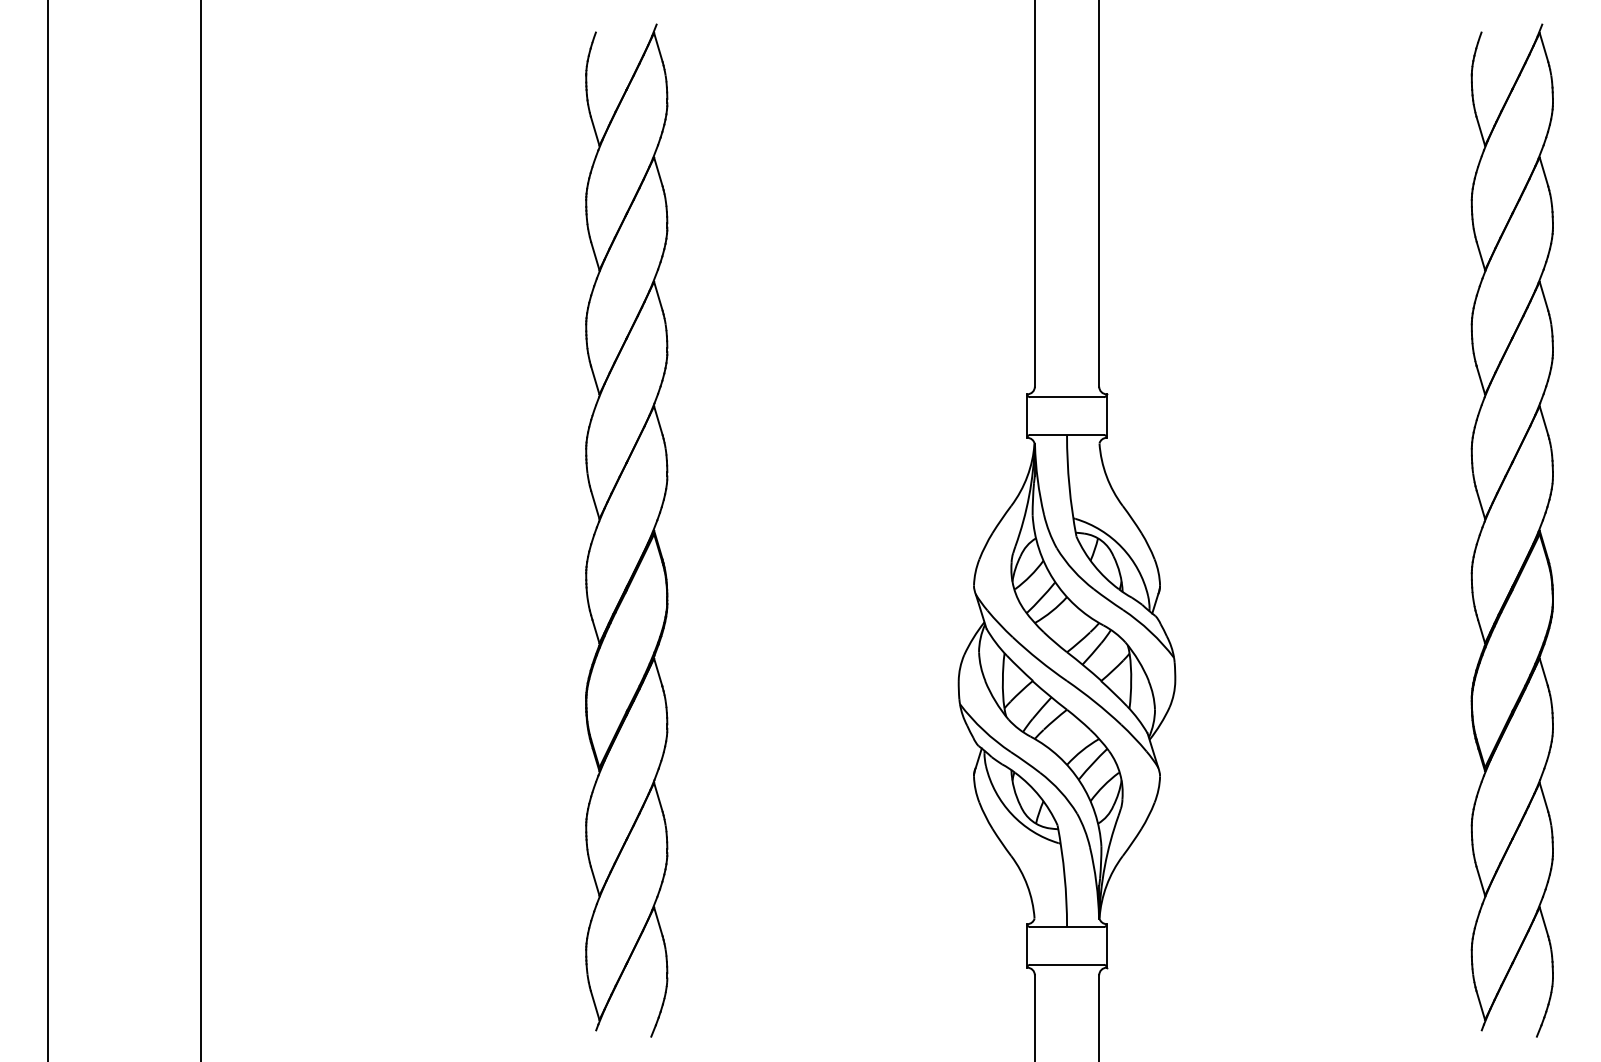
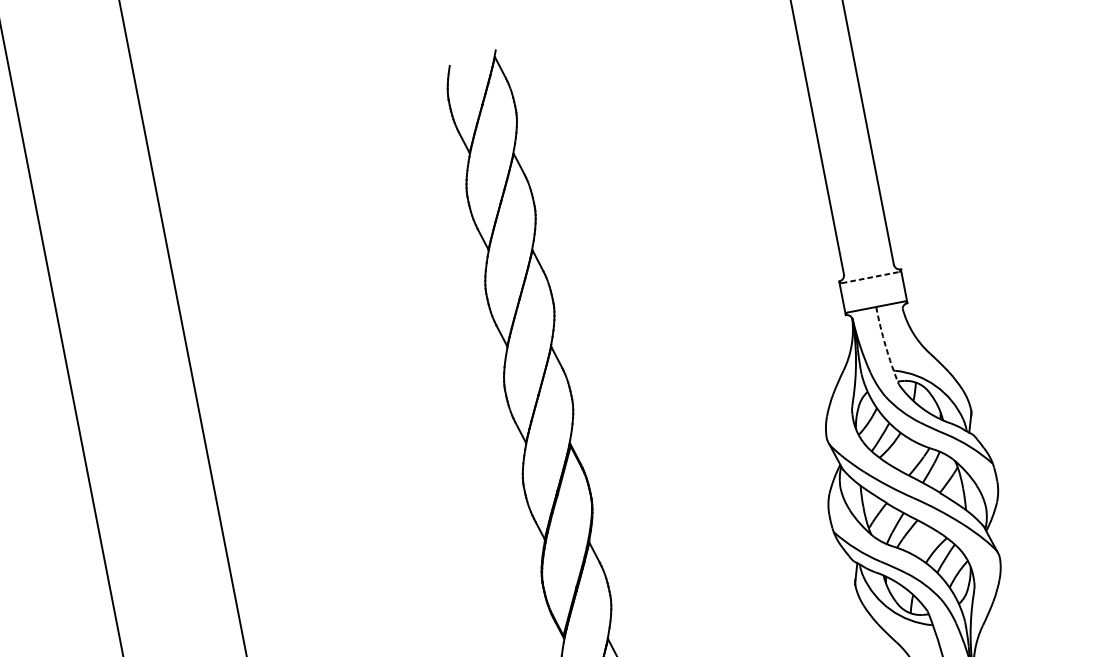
line: (1067, 397) -> (870, 277), solid -> dashed
arc: (1069, 486) -> (885, 346), solid -> dashed

